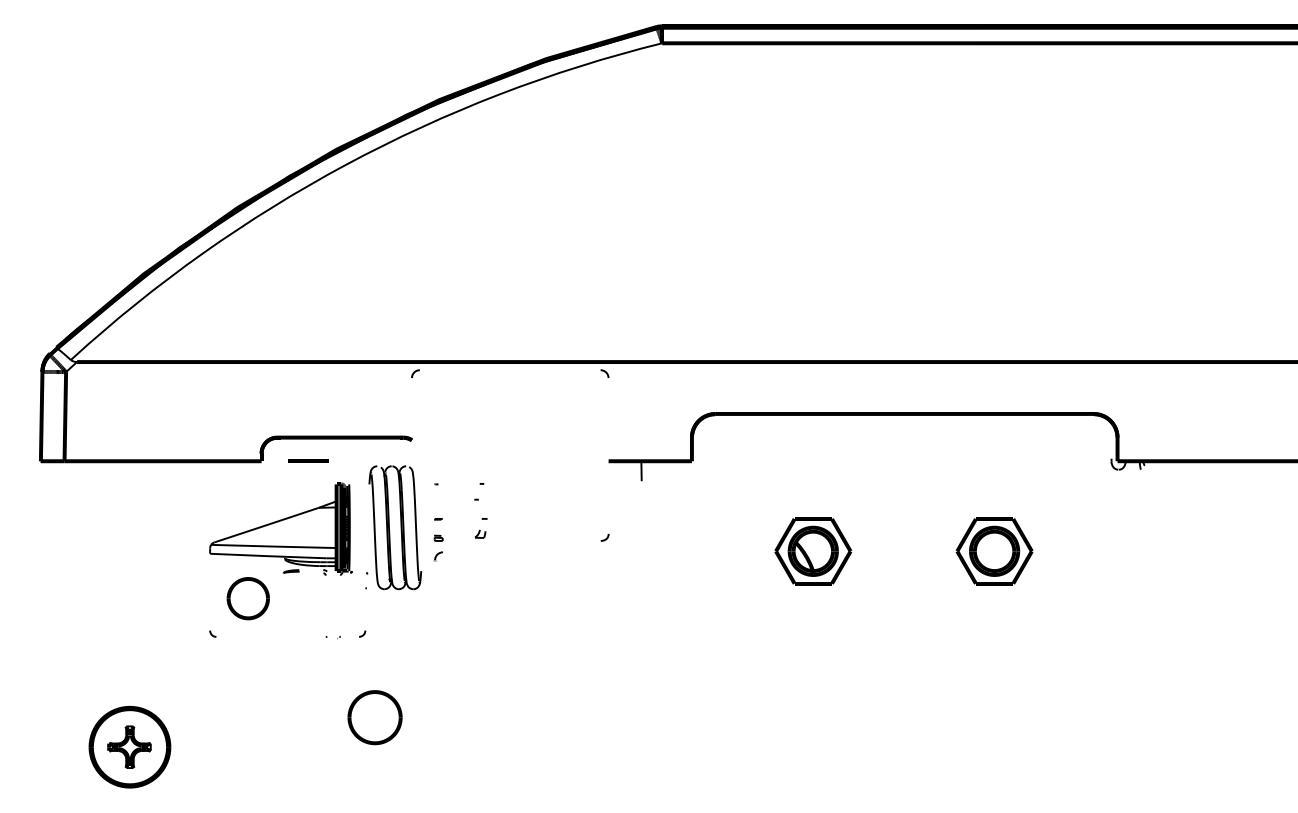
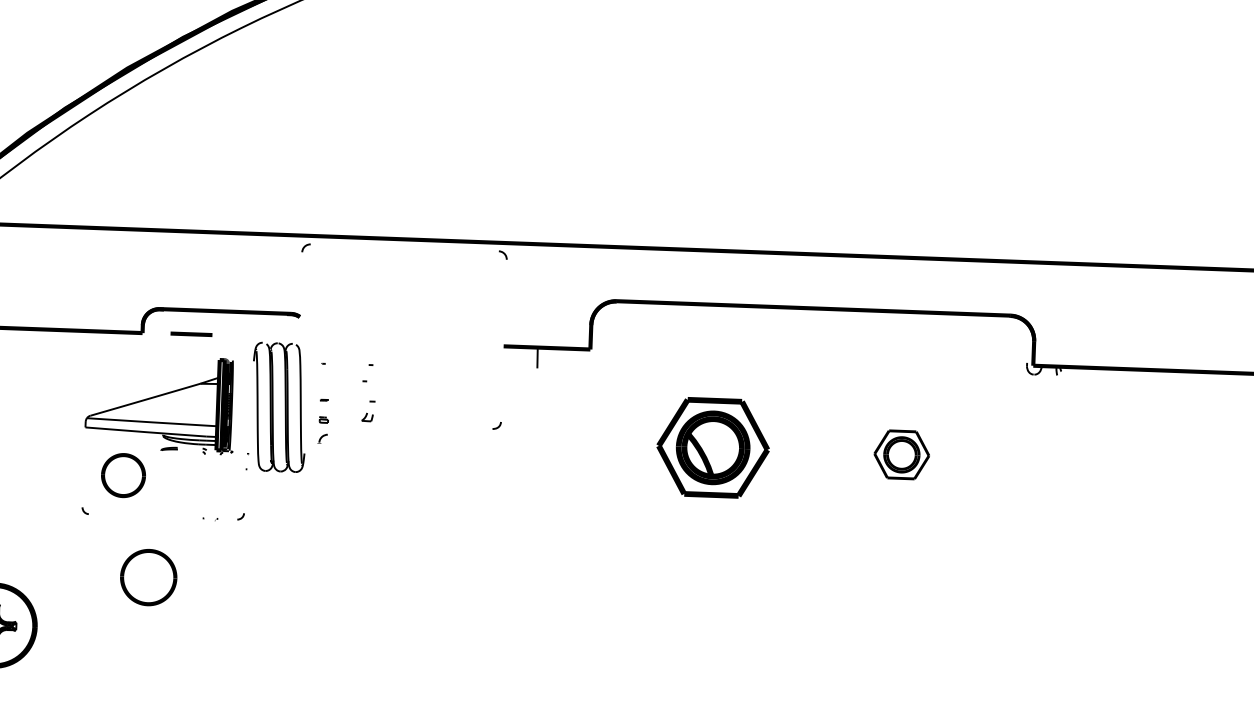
part: (813, 551) -> (713, 448), size x1.4
part: (994, 551) -> (901, 454), size x0.7
part: (374, 717) -> (148, 577), moved

